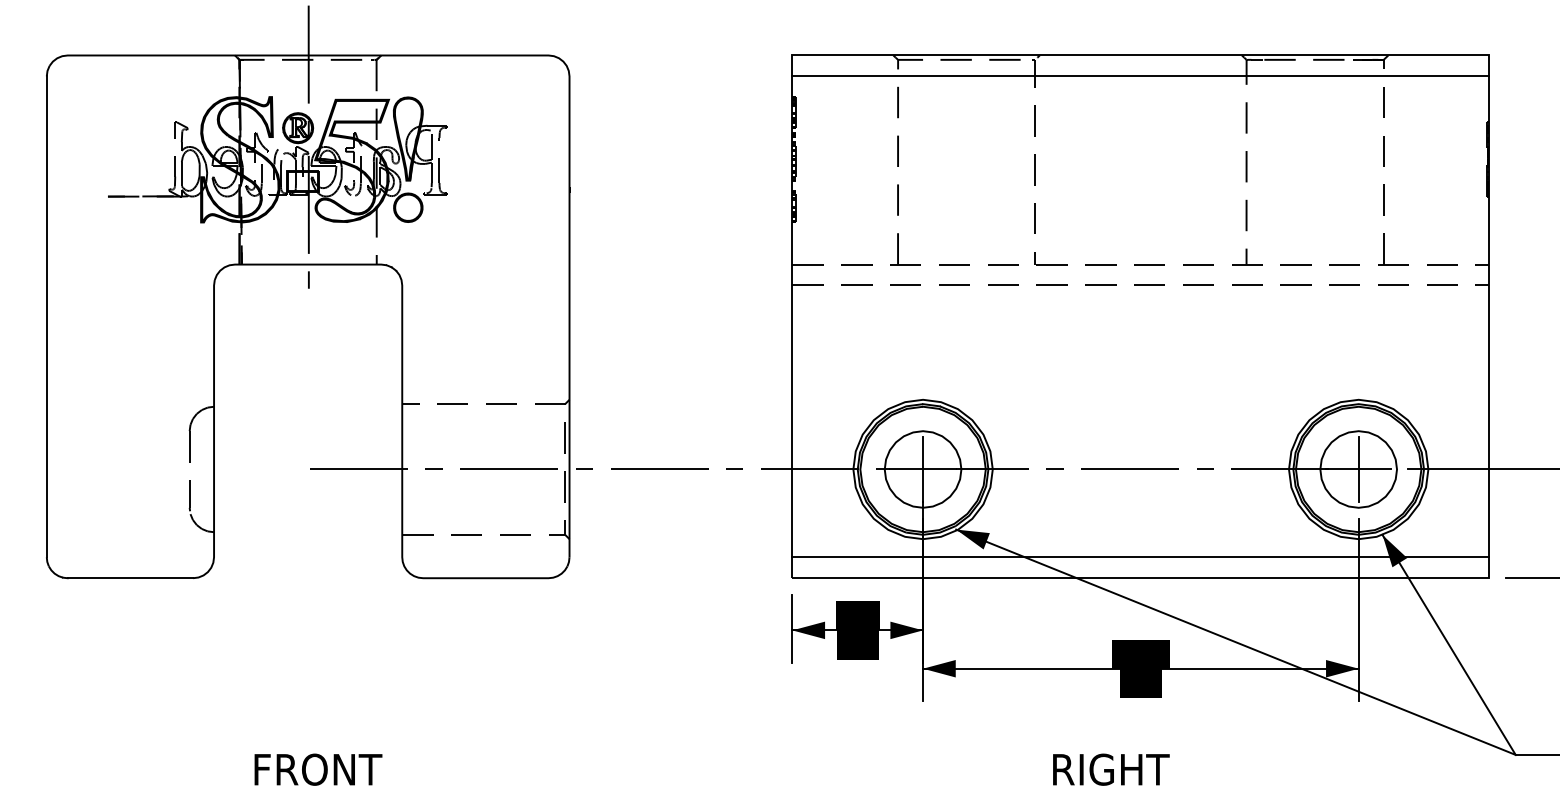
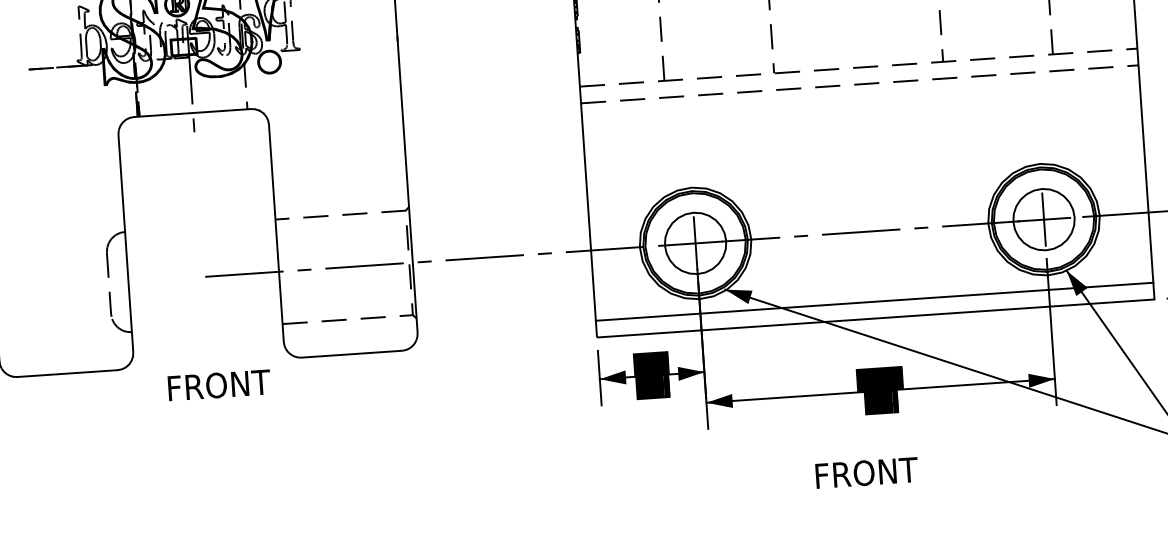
text: (318, 769) -> (219, 385), moved
text: (1118, 769) -> (868, 472), RIGHT -> FRONT

